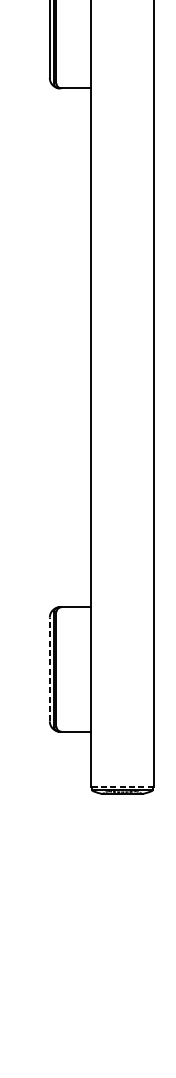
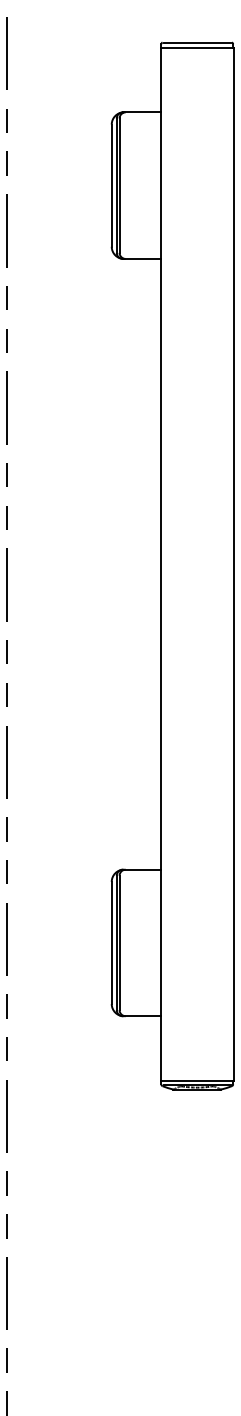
line: (49, 669) -> (111, 942), dashed -> solid
line: (122, 786) -> (197, 1080), dashed -> solid

